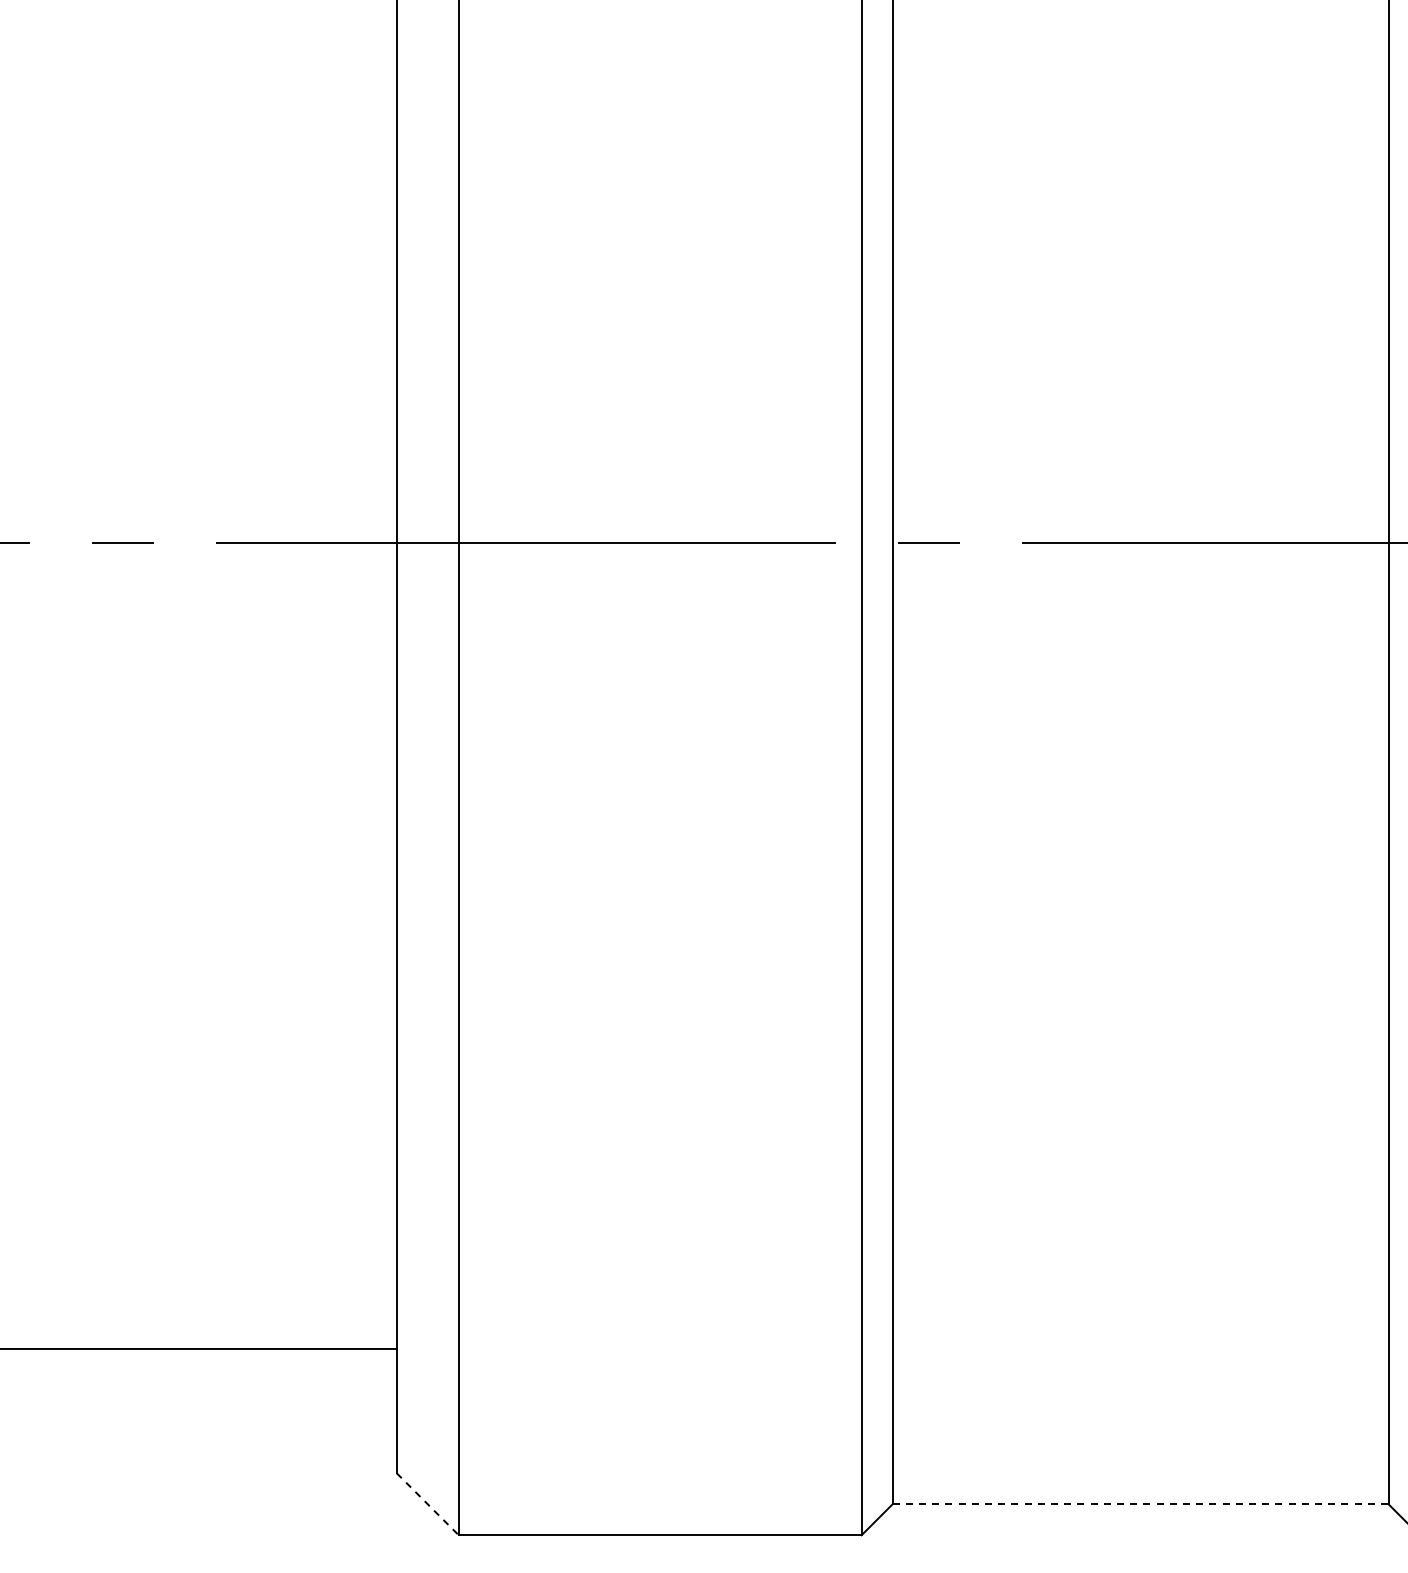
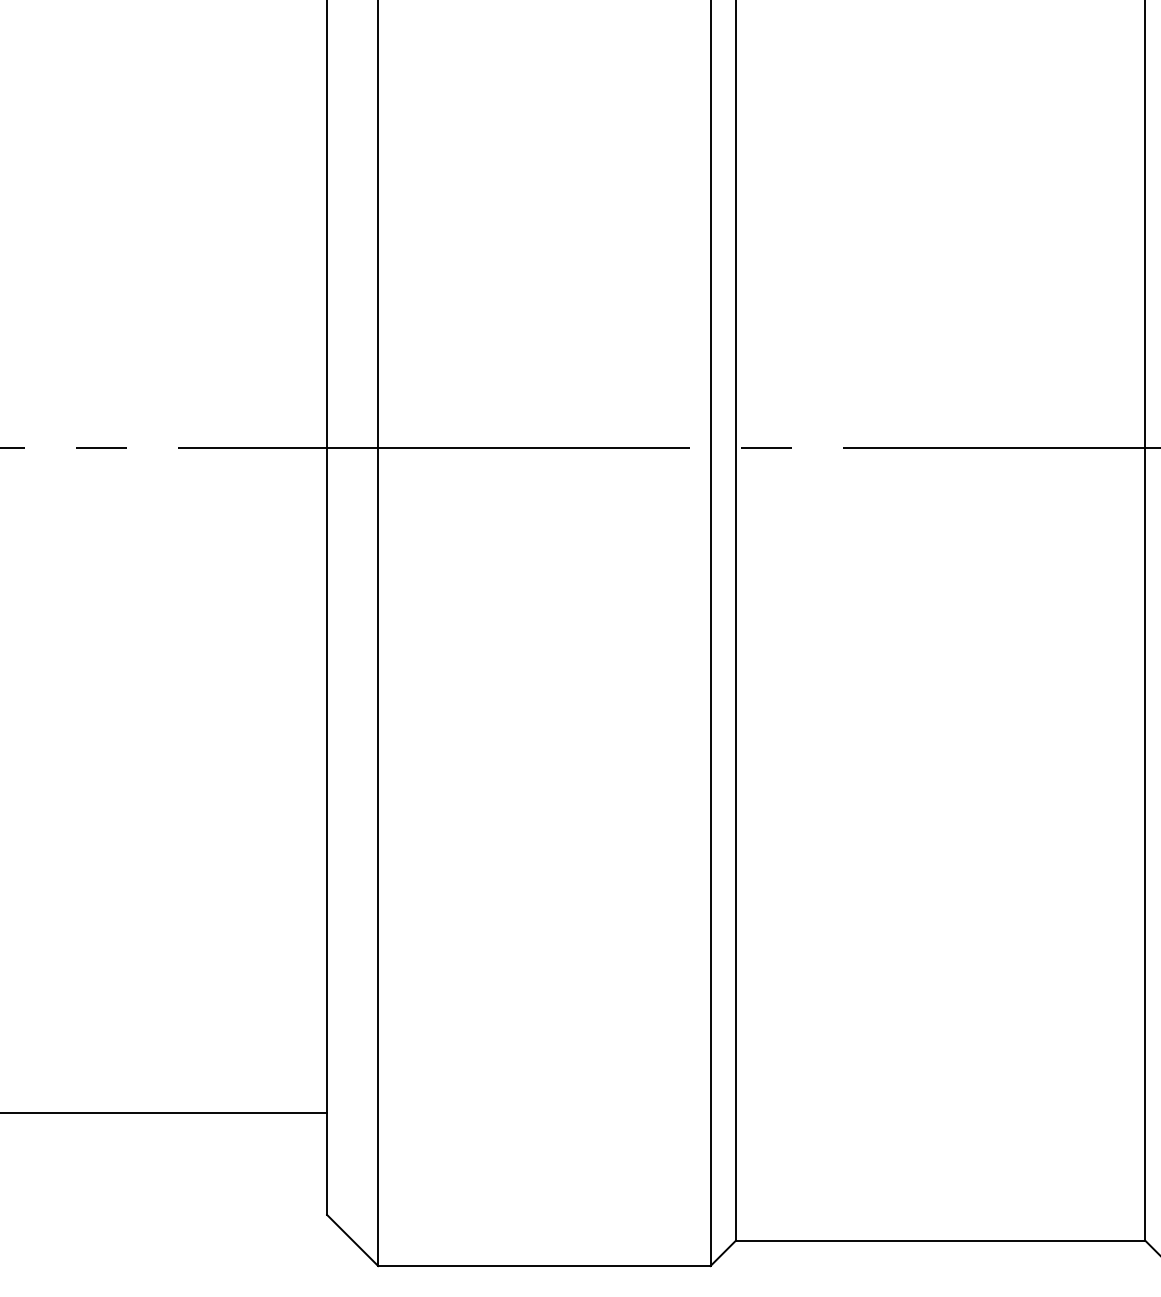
line: (427, 1504) -> (352, 1240), dashed -> solid
line: (1140, 1504) -> (940, 1240), dashed -> solid

